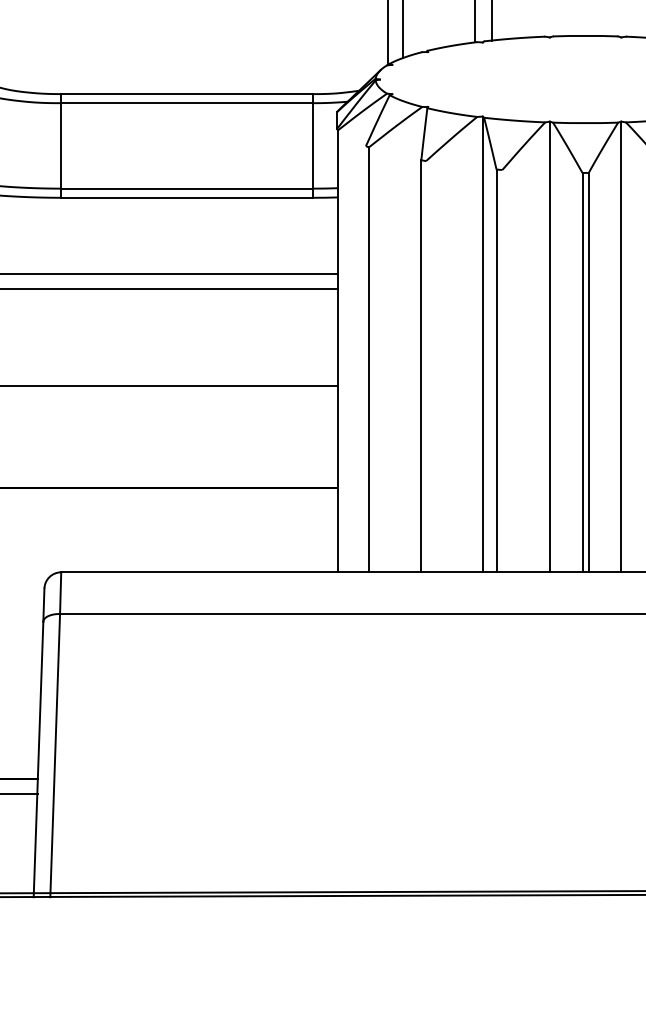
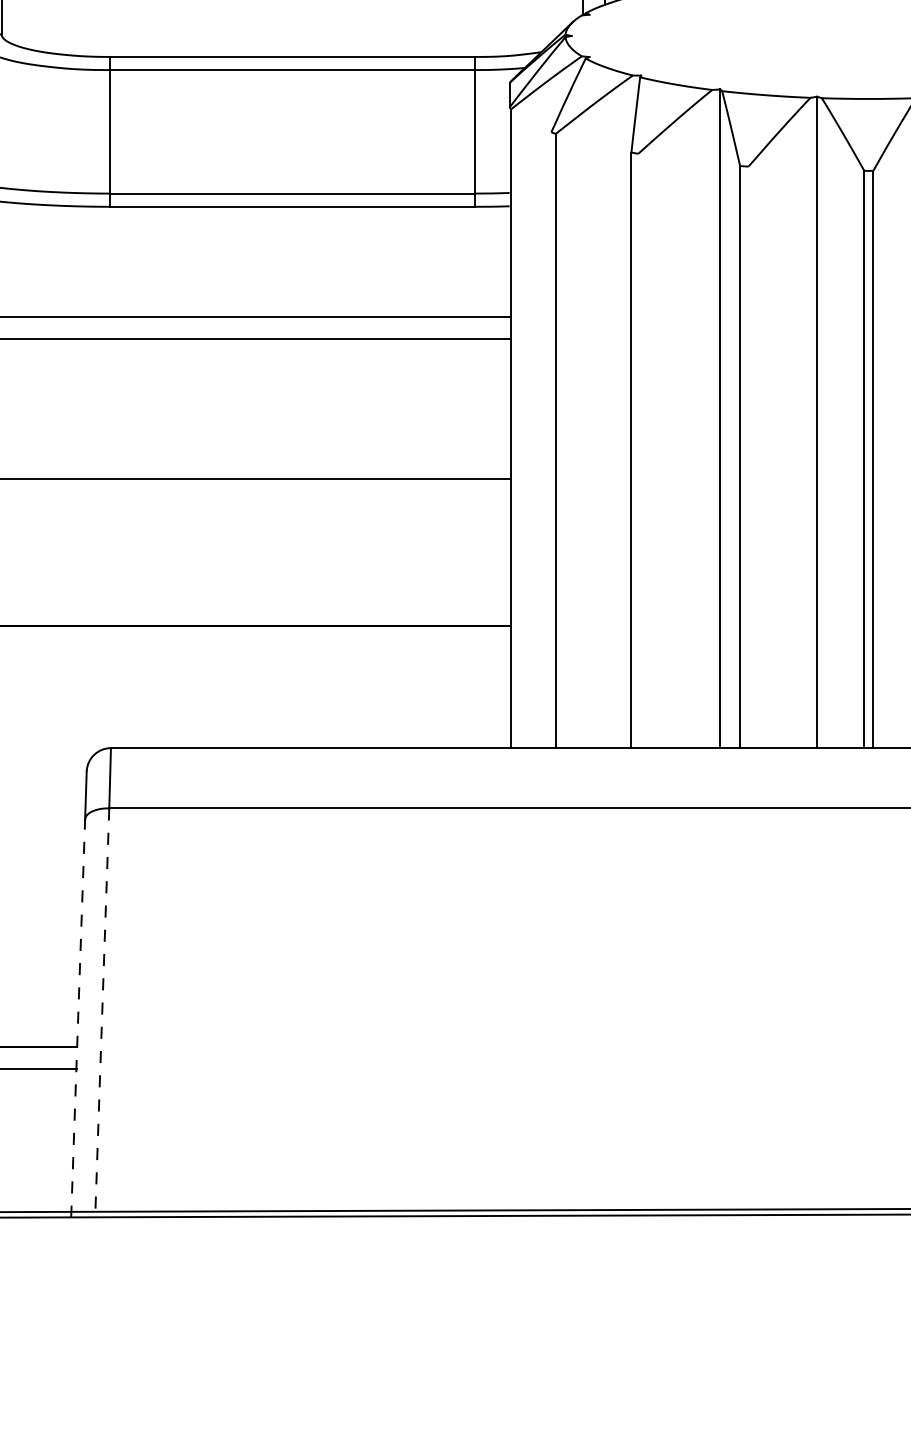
line: (55, 755) -> (102, 1012), solid -> dashed
line: (38, 759) -> (78, 1018), solid -> dashed

